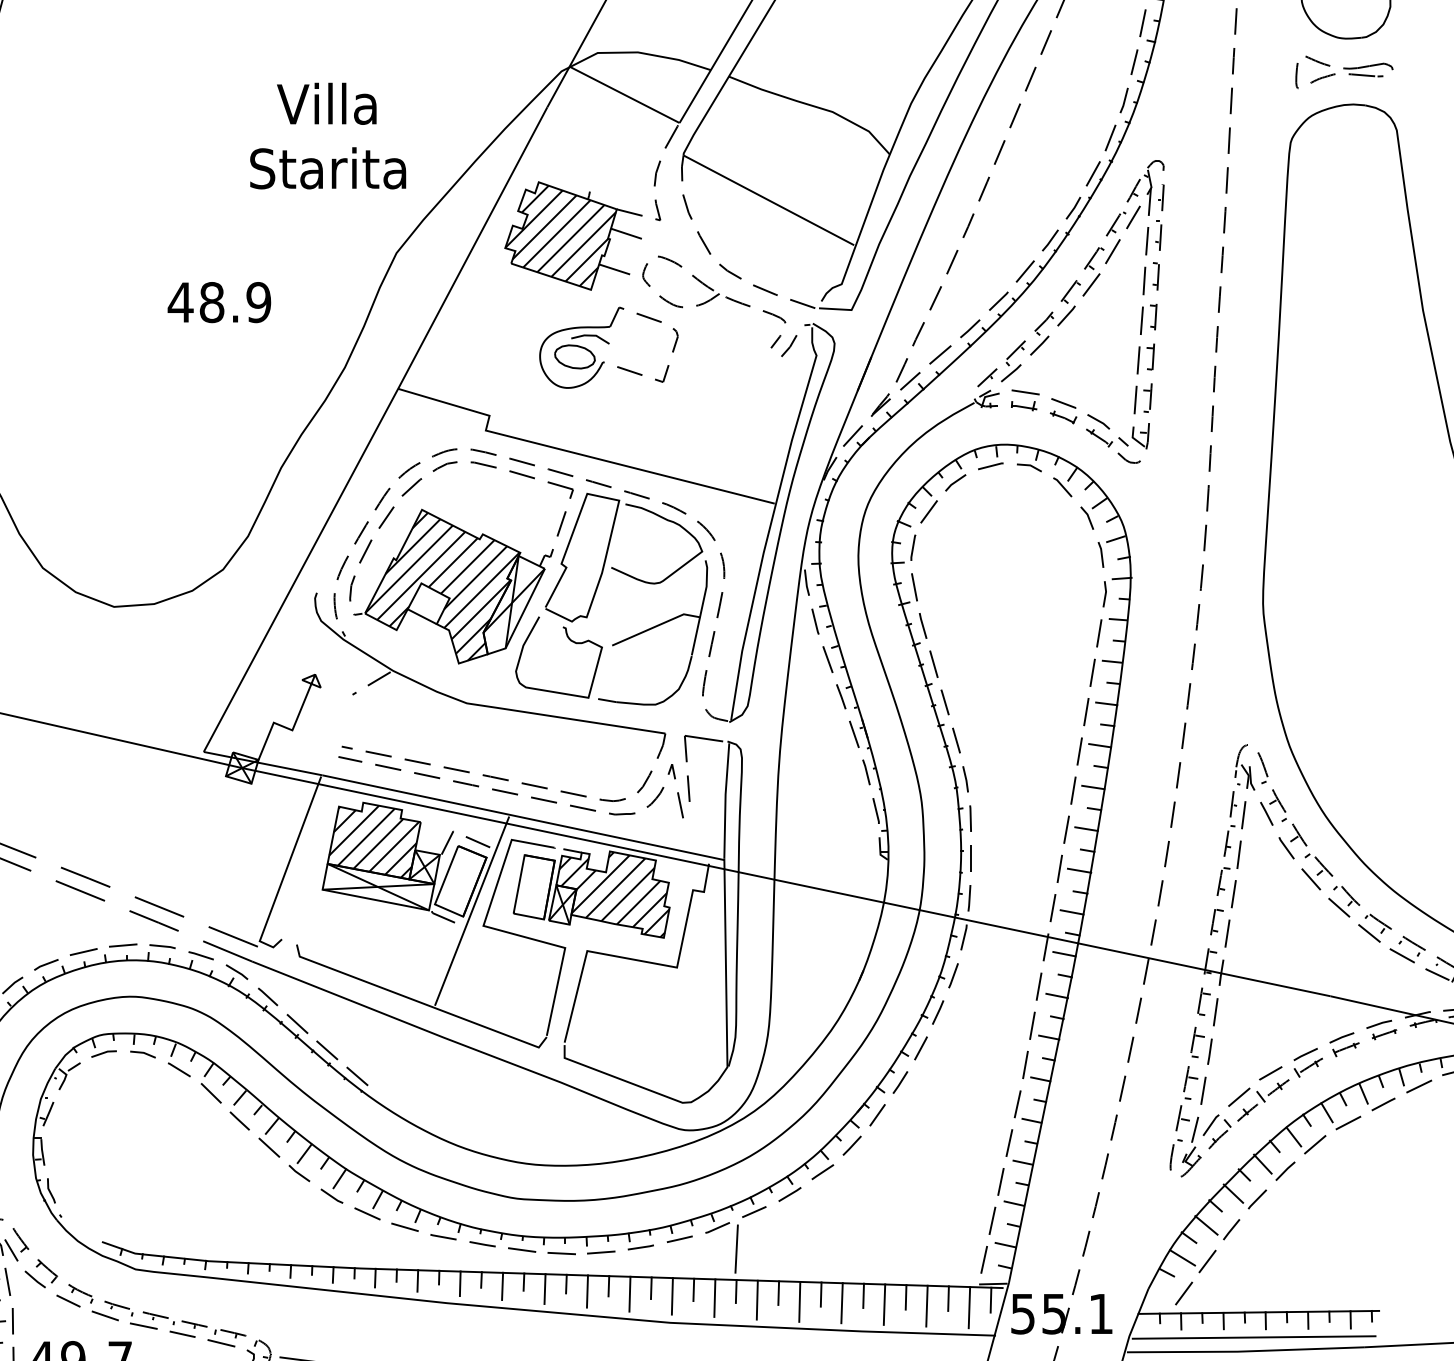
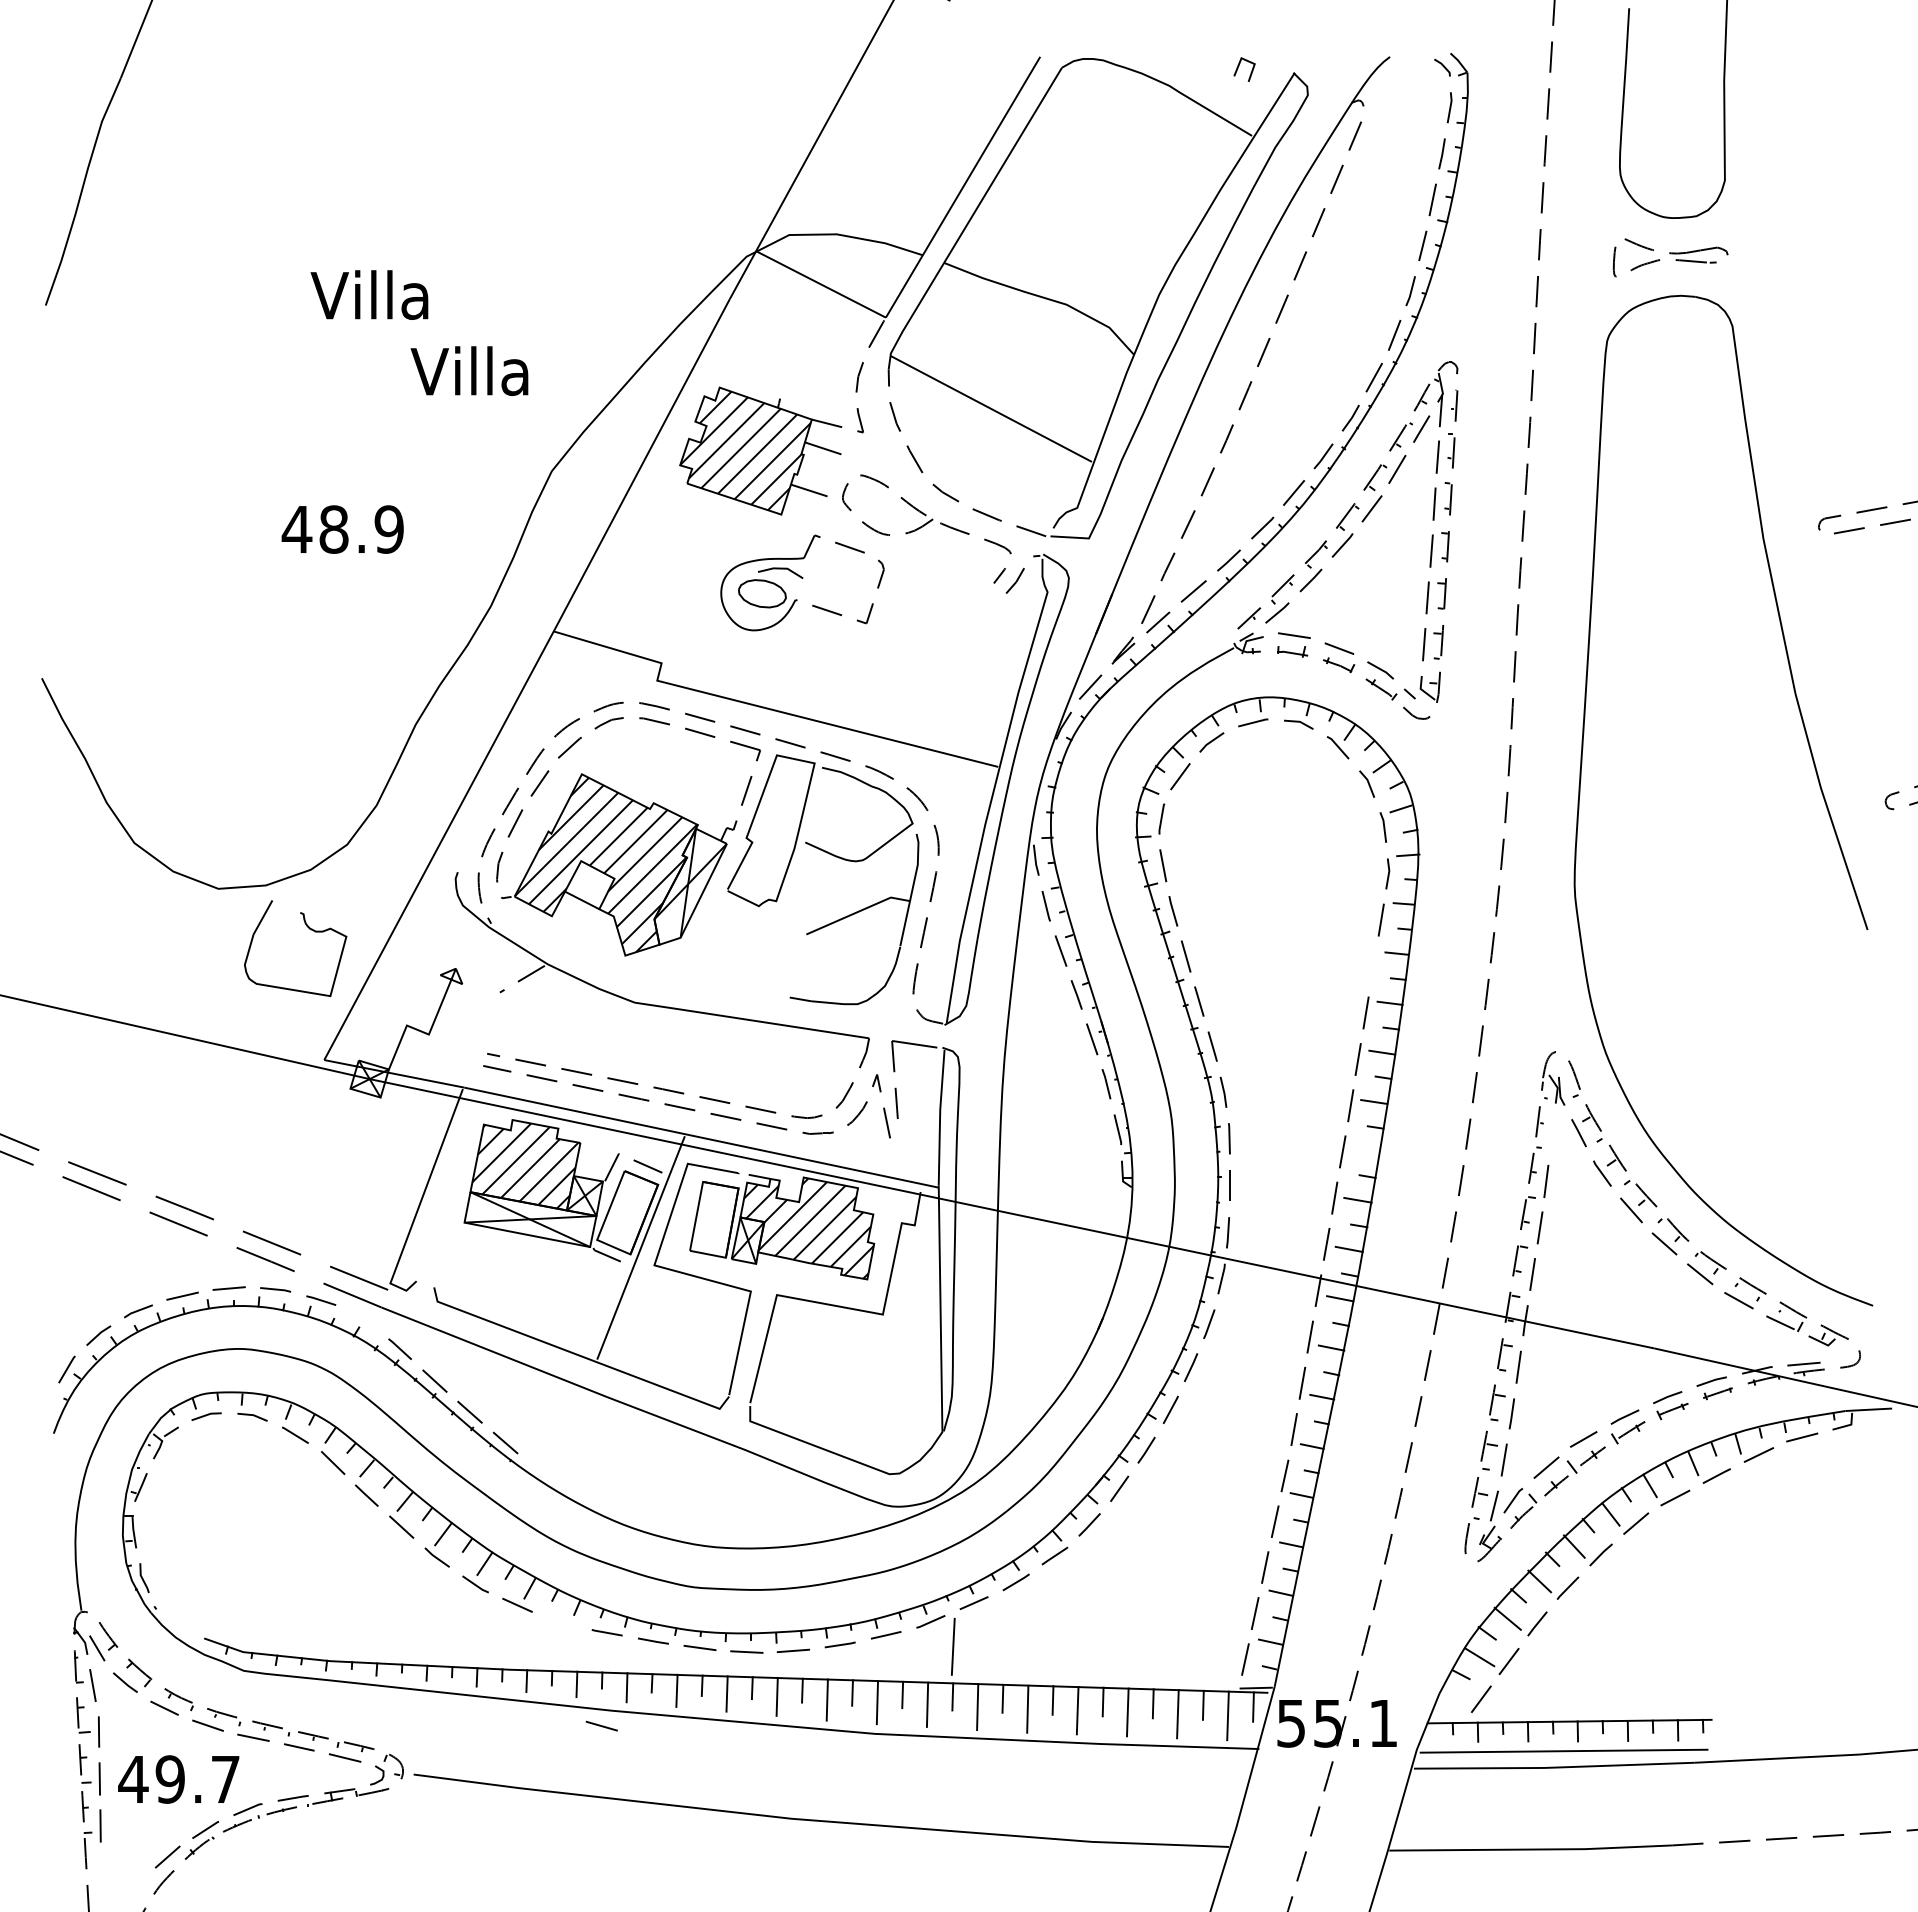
text: (326, 103) -> (369, 294), moved
text: (328, 168) -> (471, 371), Starita -> Villa
curve: (570, 641) -> (309, 929), moved
line: (1092, 672) -> (1373, 966), removed
line: (1243, 815) -> (1551, 1134), removed
line: (1085, 828) -> (1365, 1150), removed
line: (237, 971) -> (363, 1319), removed
line: (404, 1226) -> (601, 1725), moved

